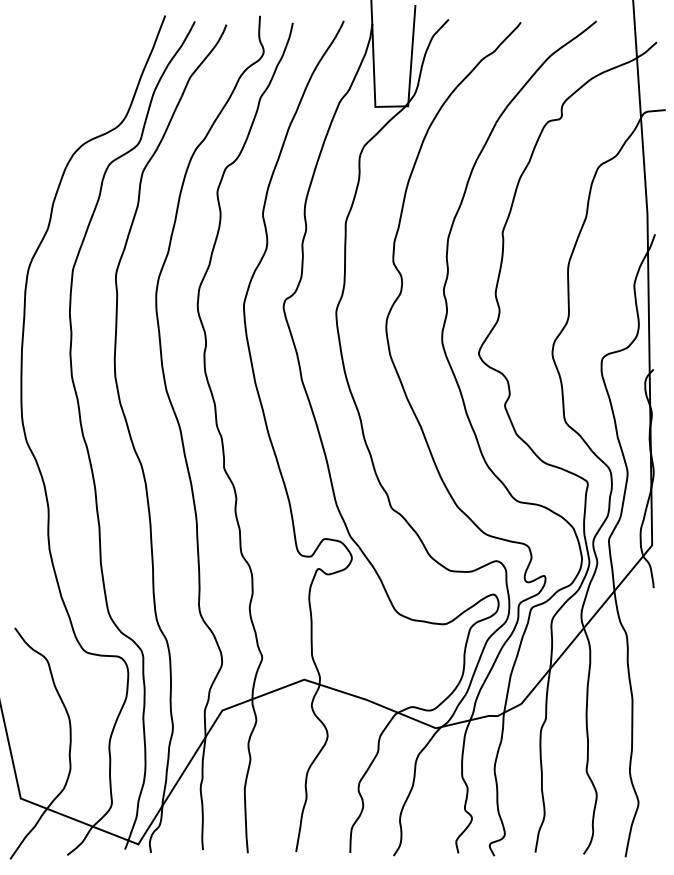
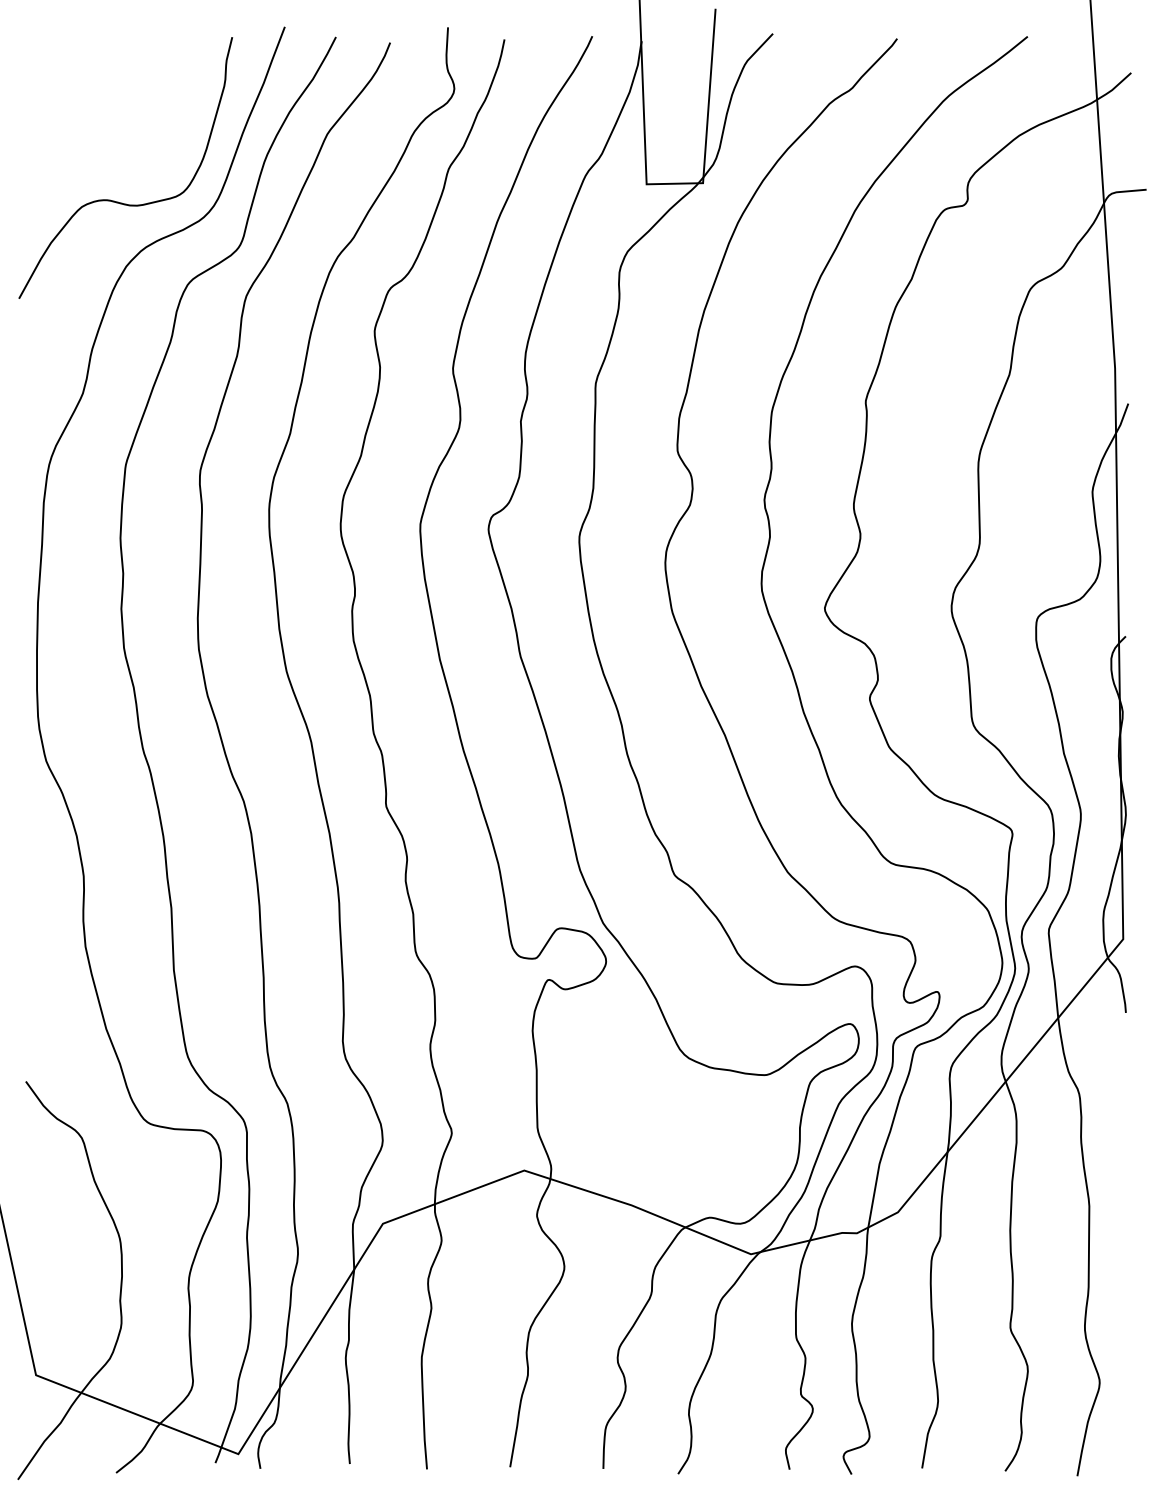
curve: (65, 115) -> (112, 199), added

